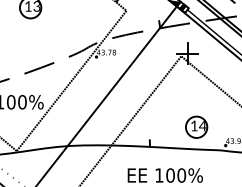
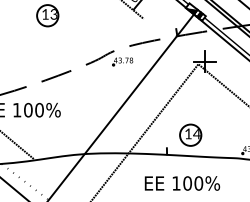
line: (71, 80) -> (88, 88), removed
part: (196, 126) -> (190, 134), moved

